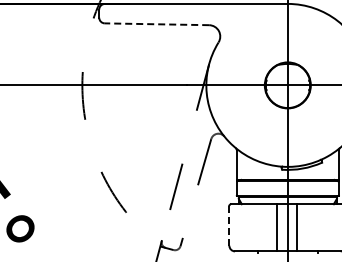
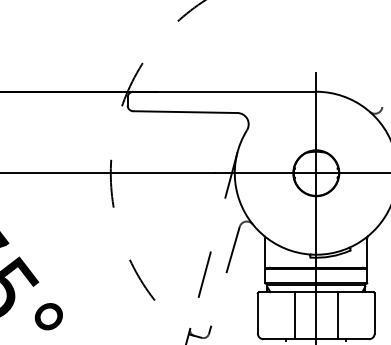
line: (156, 24) -> (184, 112), dashed -> solid
line: (229, 224) -> (257, 312), dashed -> solid
line: (277, 227) -> (294, 315), moved
line: (296, 227) -> (337, 315), moved

